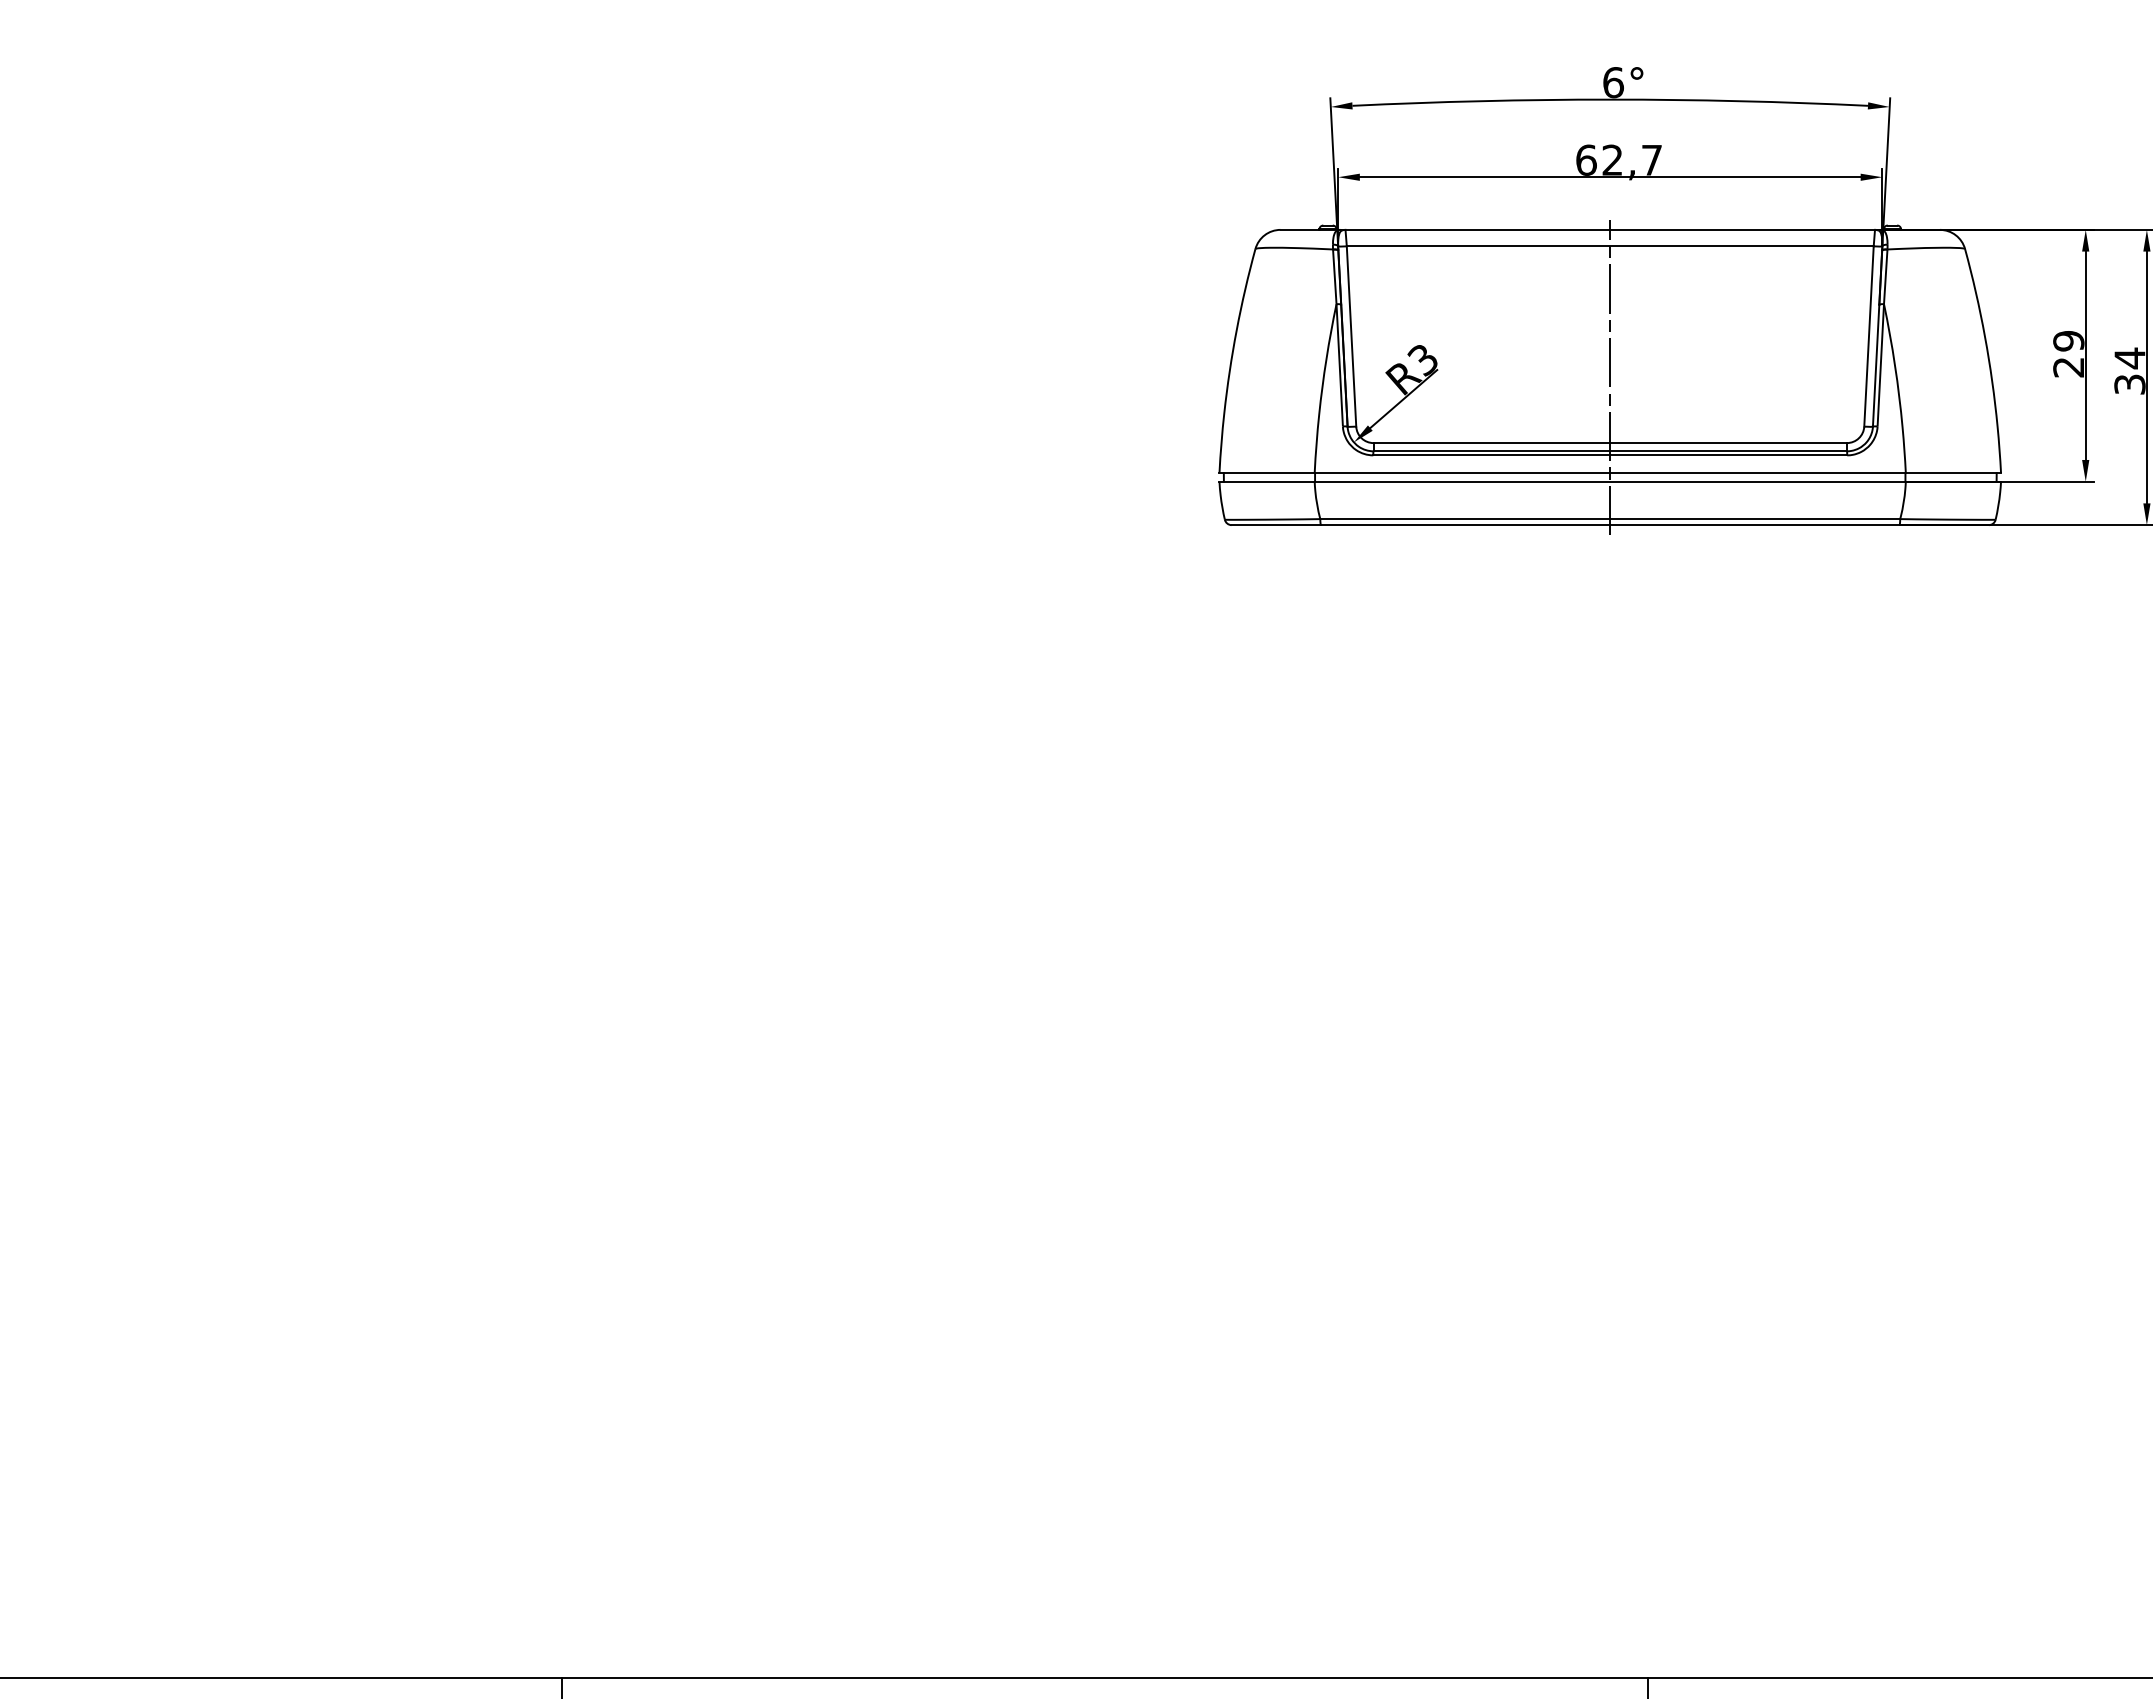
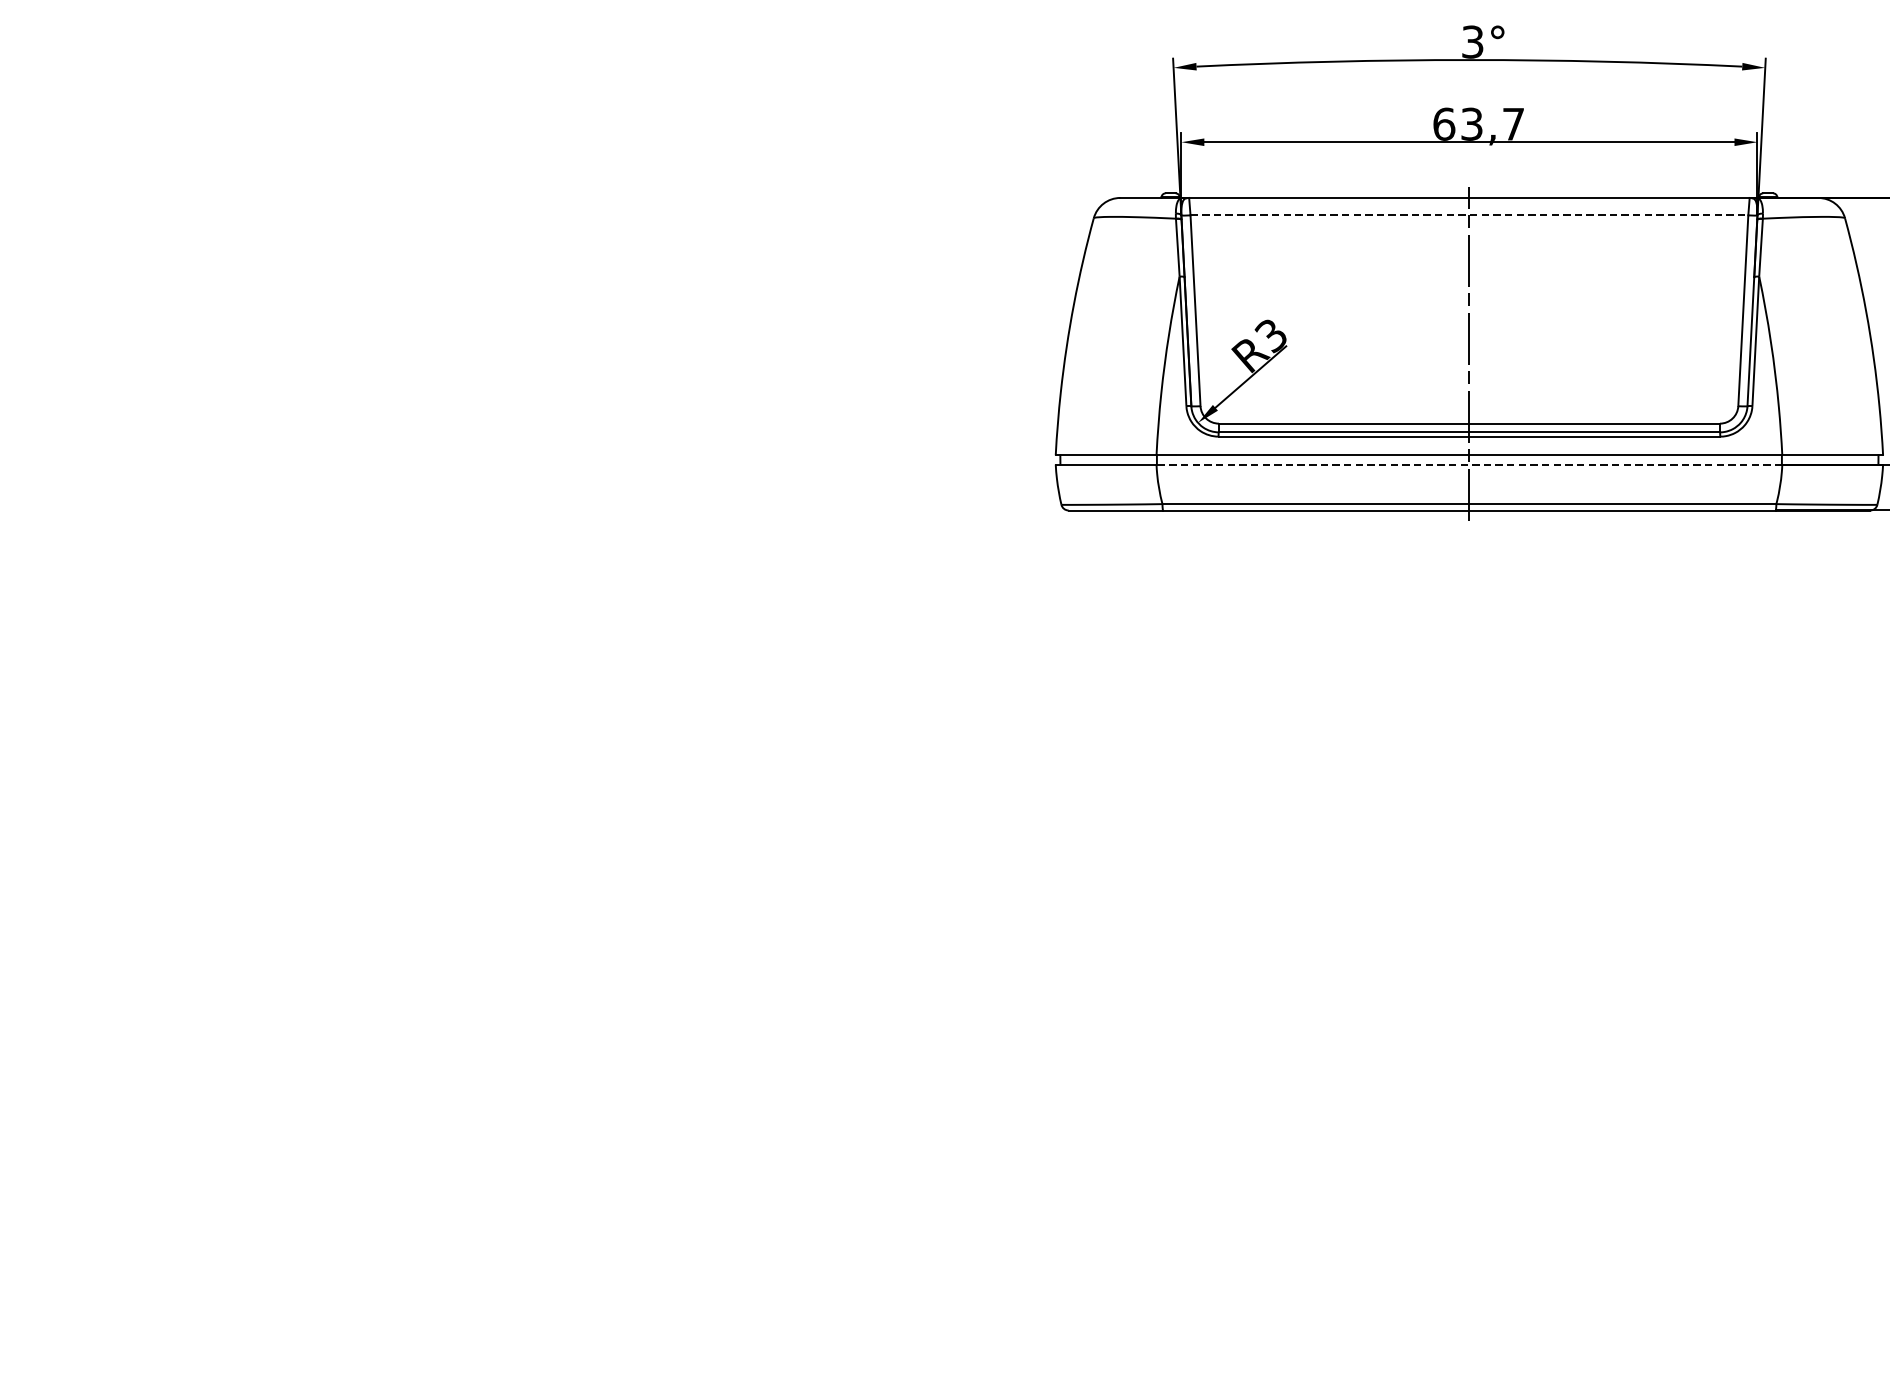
text: (1613, 82) -> (1472, 41), 6° -> 3°
text: (1612, 159) -> (1471, 123), 62,7 -> 63,7
line: (1610, 246) -> (1469, 215), solid -> dashed
line: (1610, 481) -> (1469, 464), solid -> dashed

